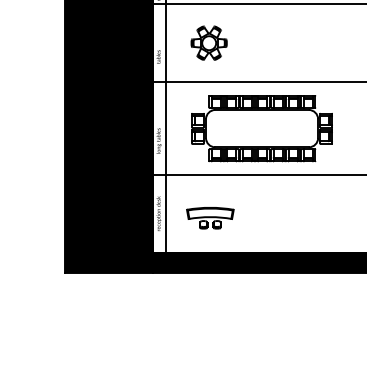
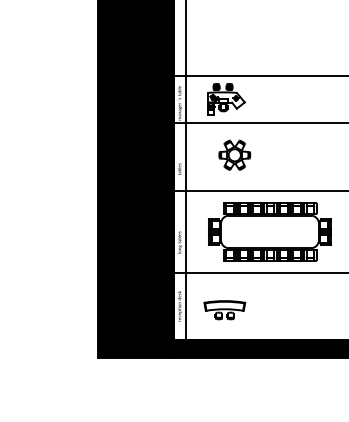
part: (208, 42) -> (234, 154), moved

